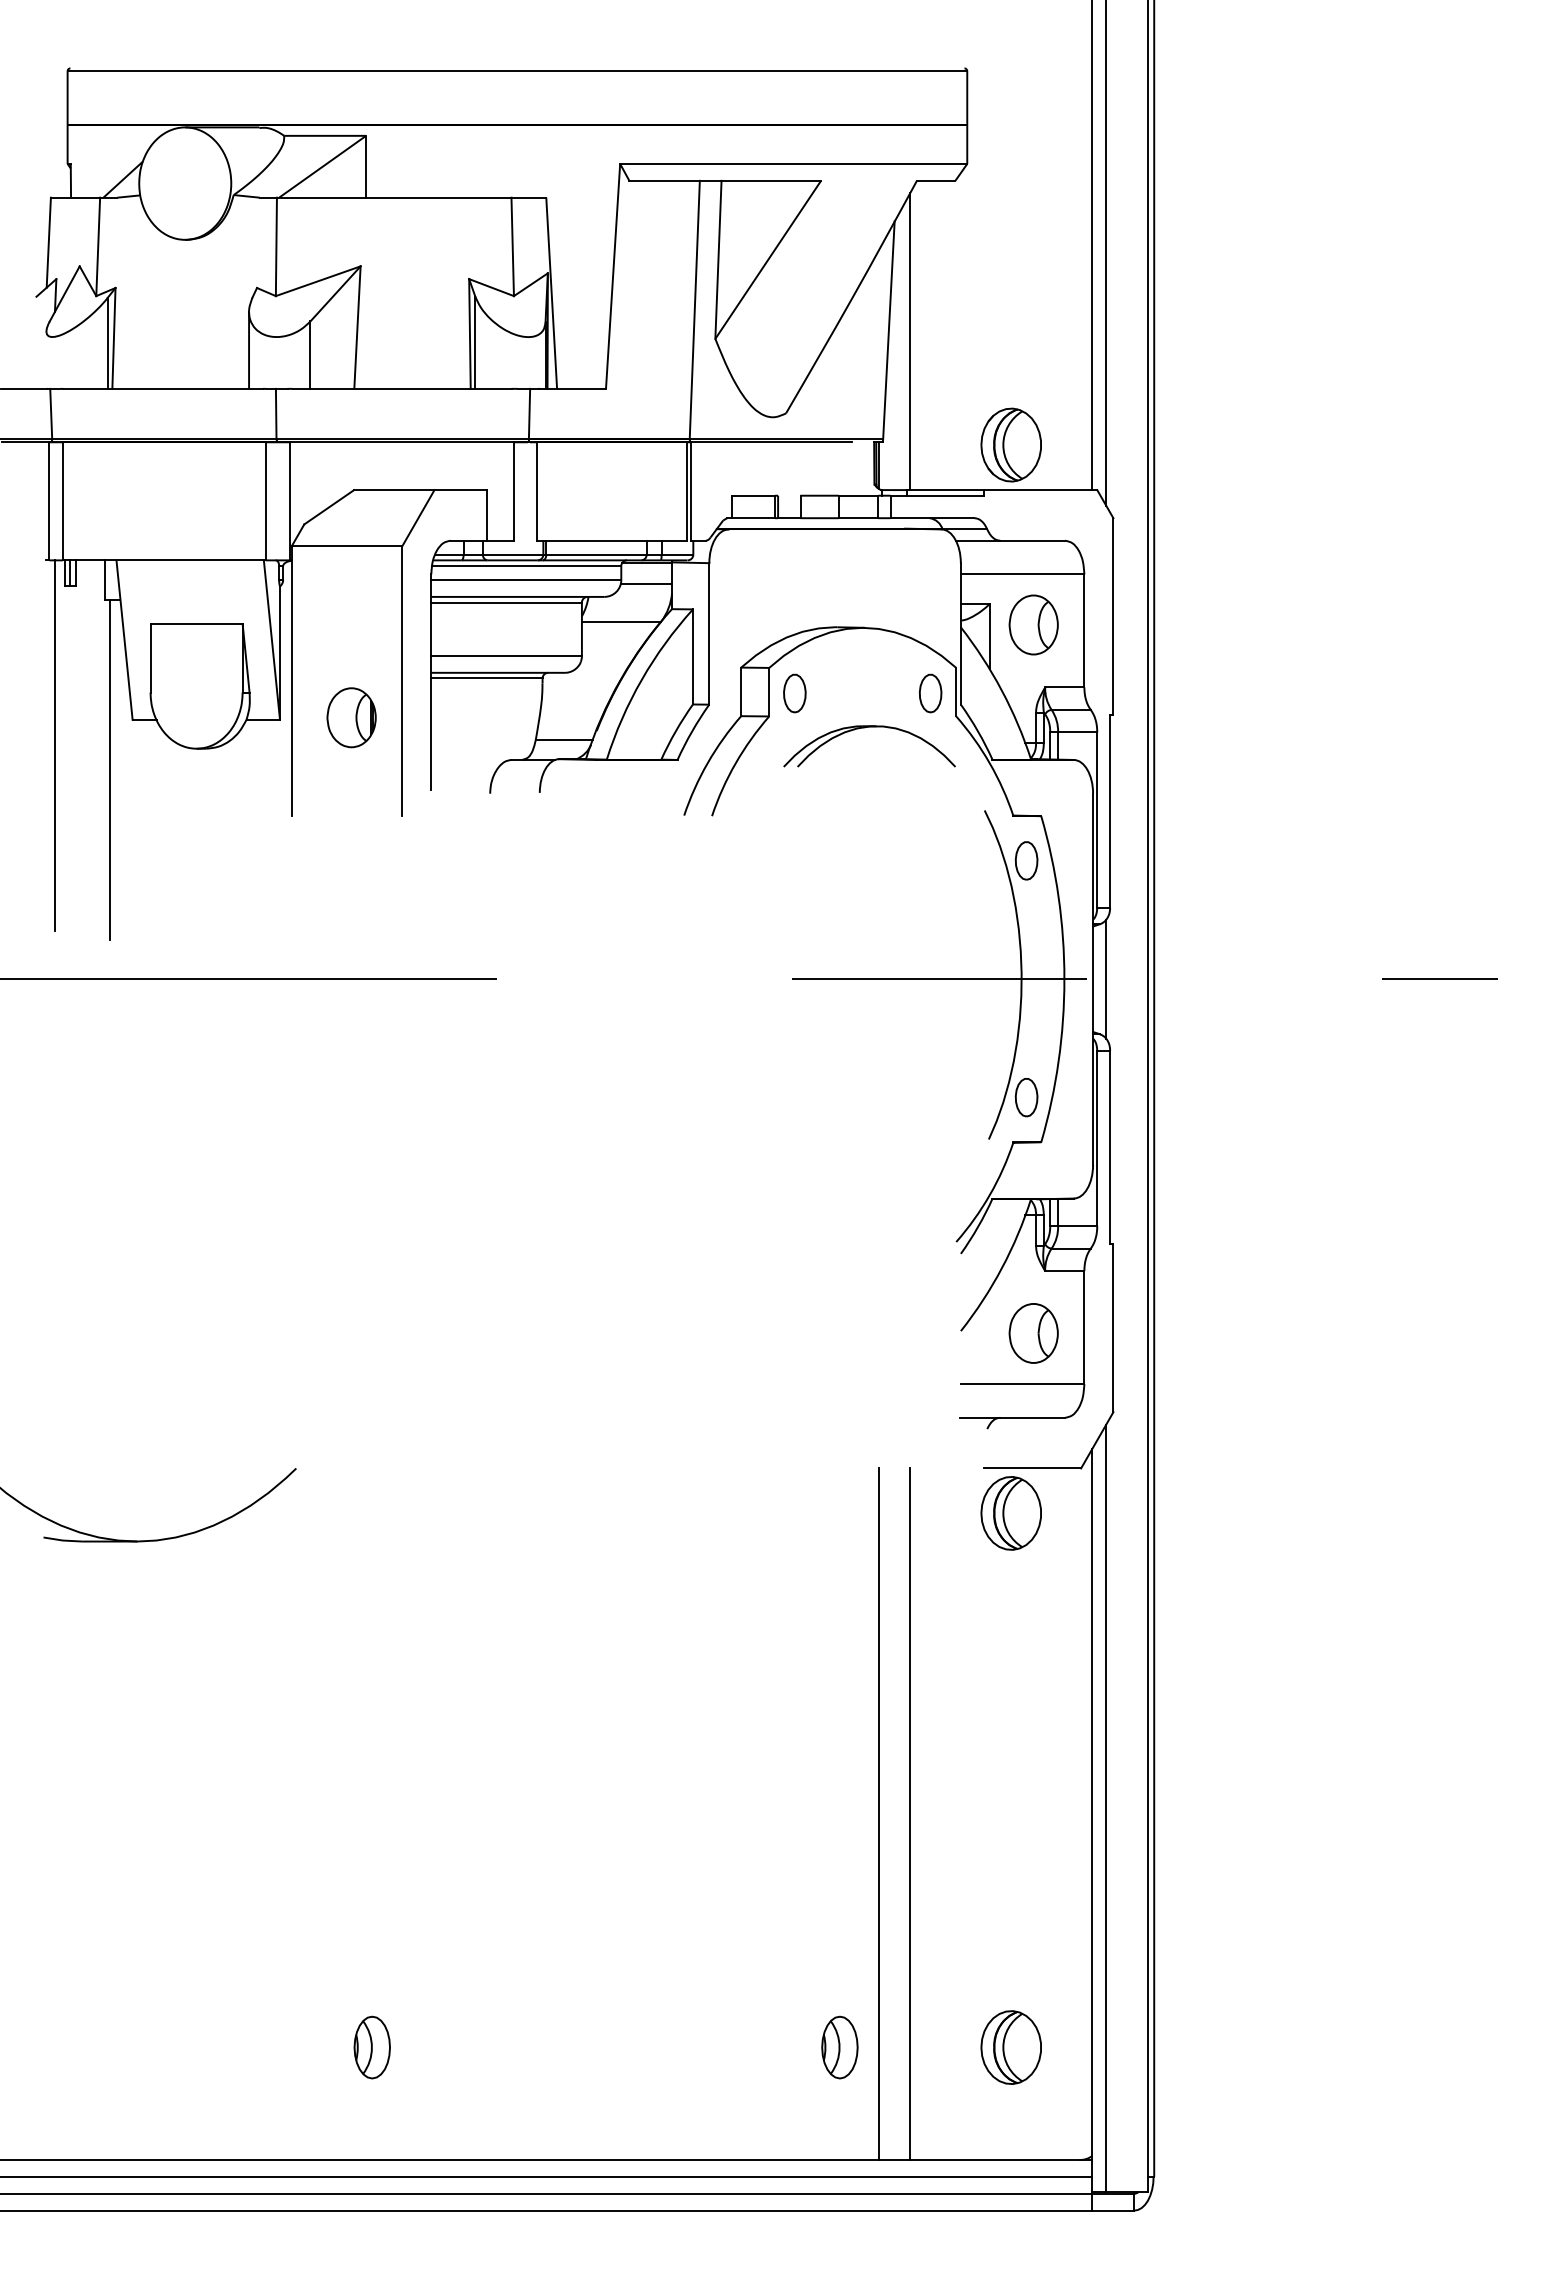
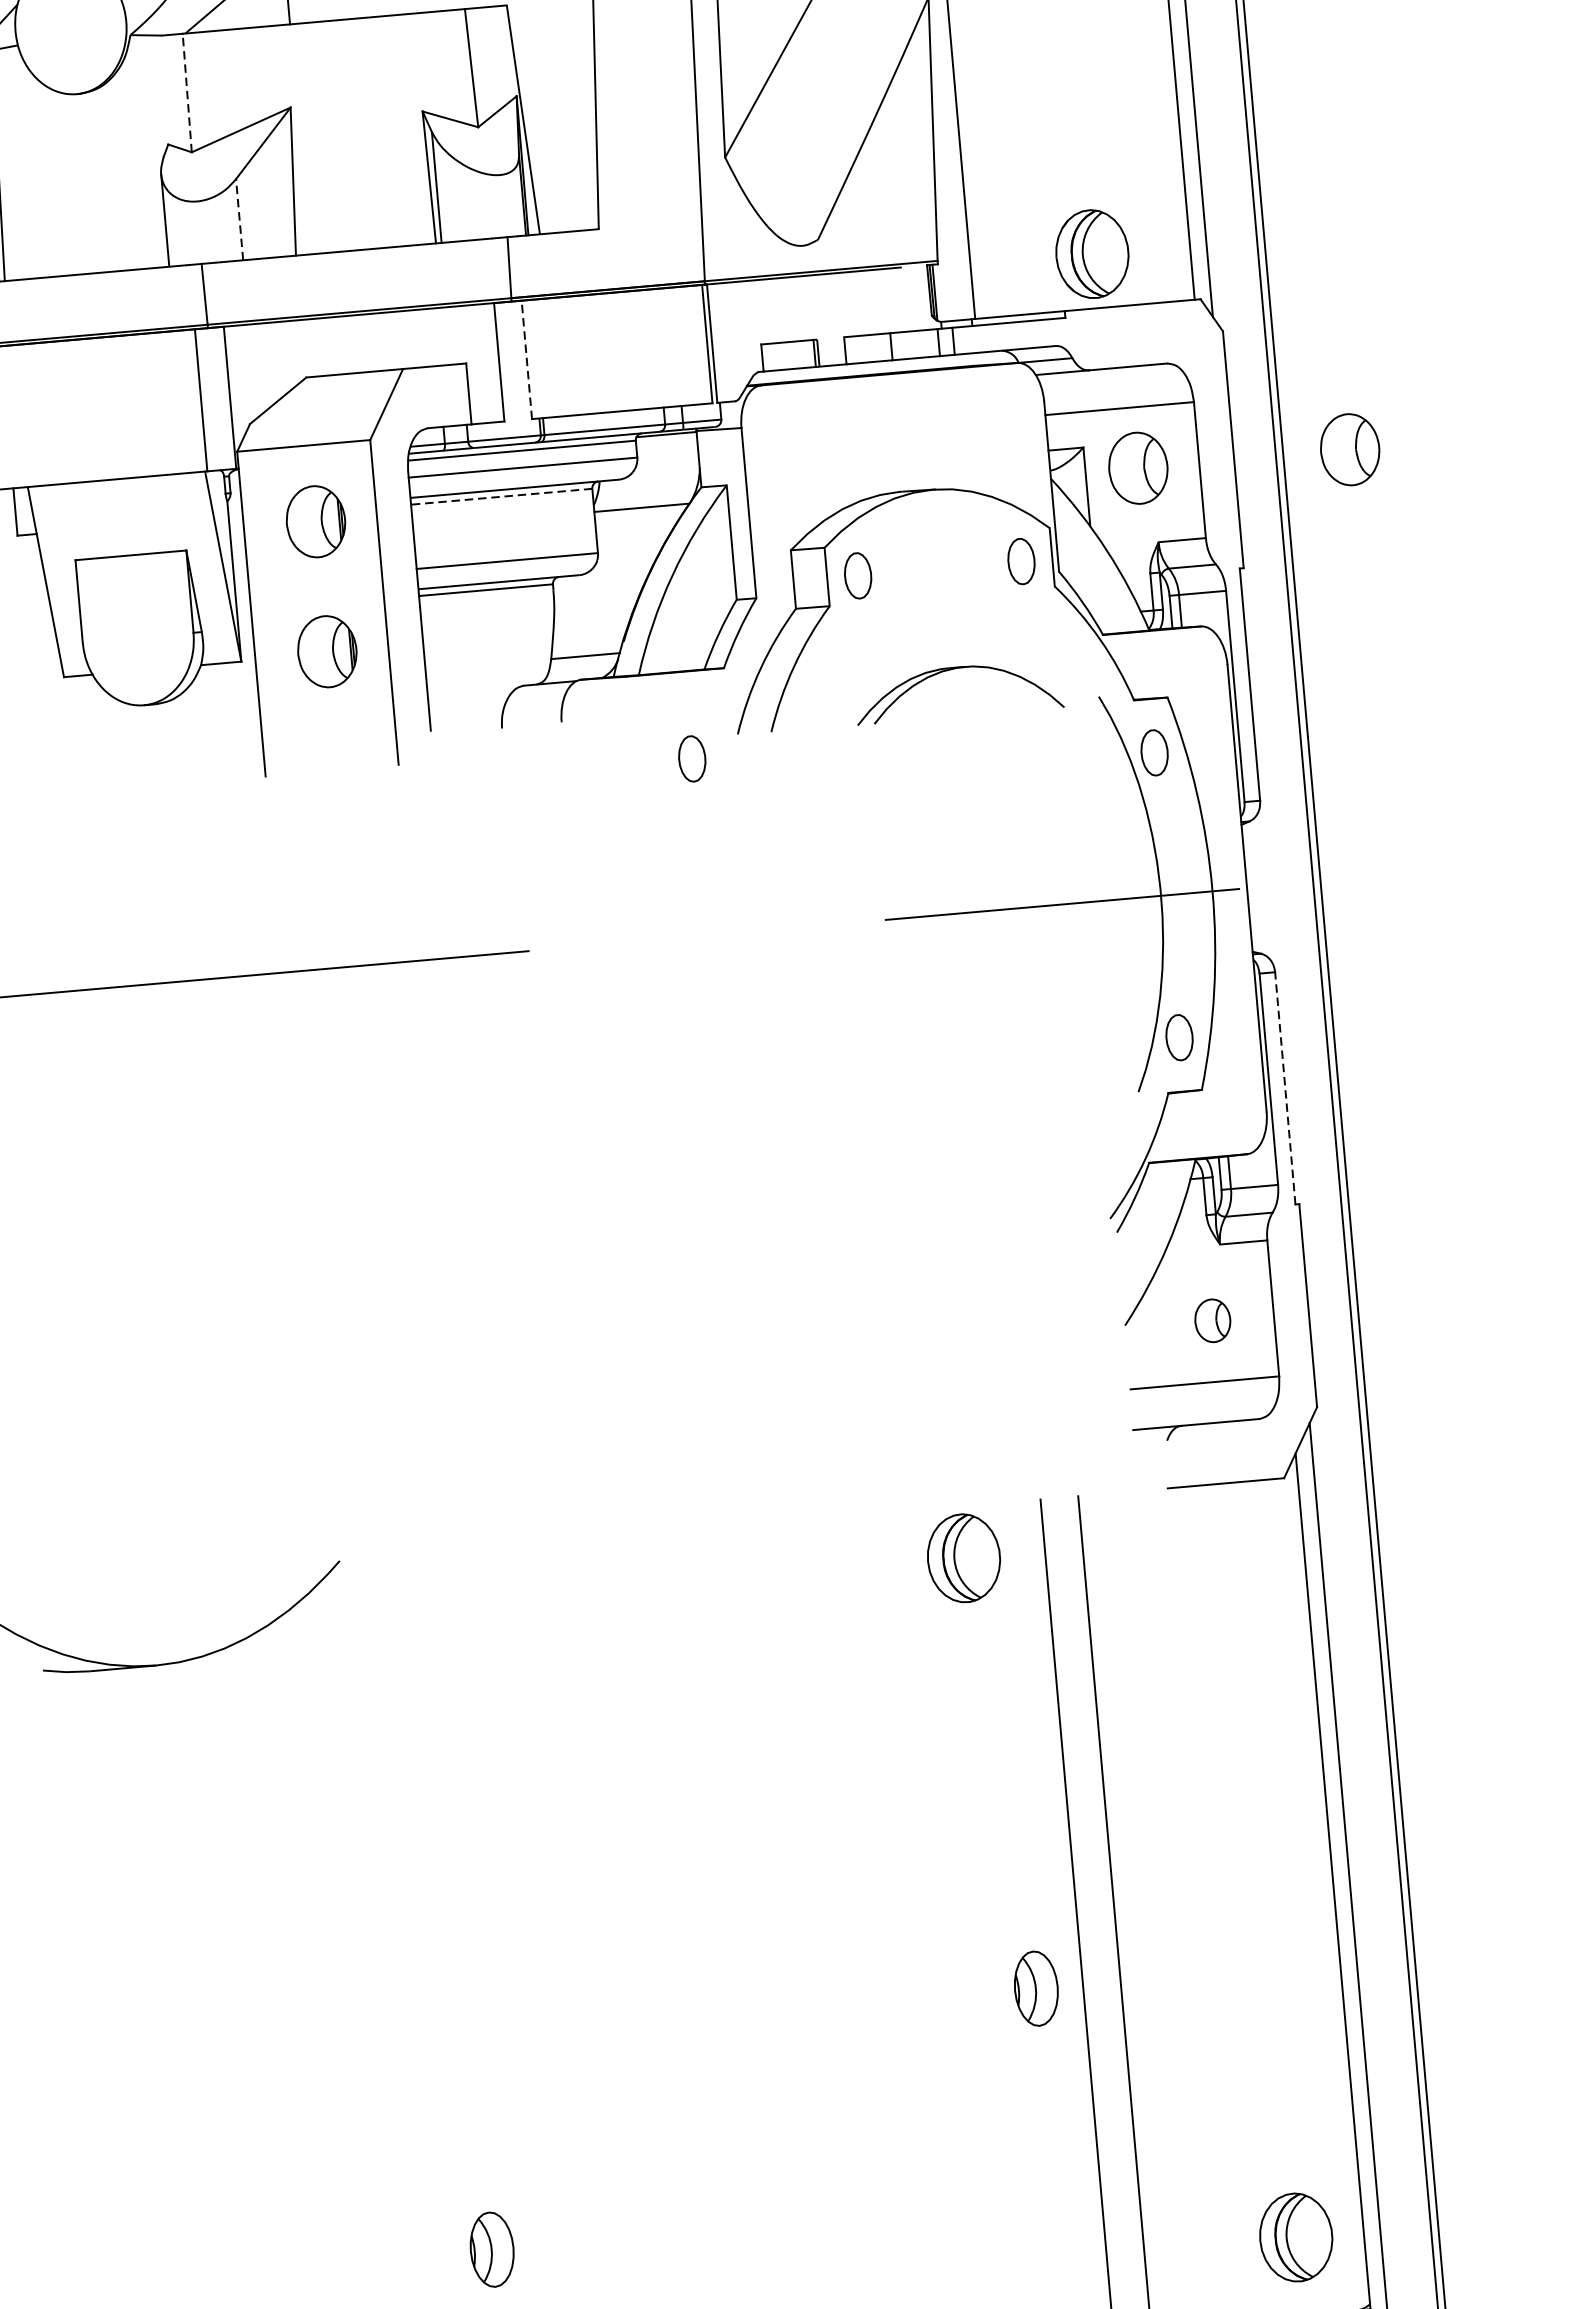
line: (276, 246) -> (187, 92), solid -> dashed
line: (310, 355) -> (239, 220), solid -> dashed
line: (537, 491) -> (527, 359), solid -> dashed
line: (646, 584) -> (668, 460), removed
line: (506, 602) -> (501, 496), solid -> dashed
part: (351, 609) -> (315, 521), added
part: (1209, 624) -> (1349, 449), added
part: (865, 728) -> (952, 670), moved
line: (109, 769) -> (41, 739), removed
part: (644, 832) -> (691, 758), added
line: (1106, 978) -> (1263, 885), removed
line: (1110, 1147) -> (1285, 1088), solid -> dashed
part: (1033, 1333) -> (1212, 1320), size x0.6
part: (1010, 1513) -> (963, 1558), moved
part: (839, 2047) -> (1035, 1988), moved
part: (1010, 2047) -> (1295, 2237), moved

